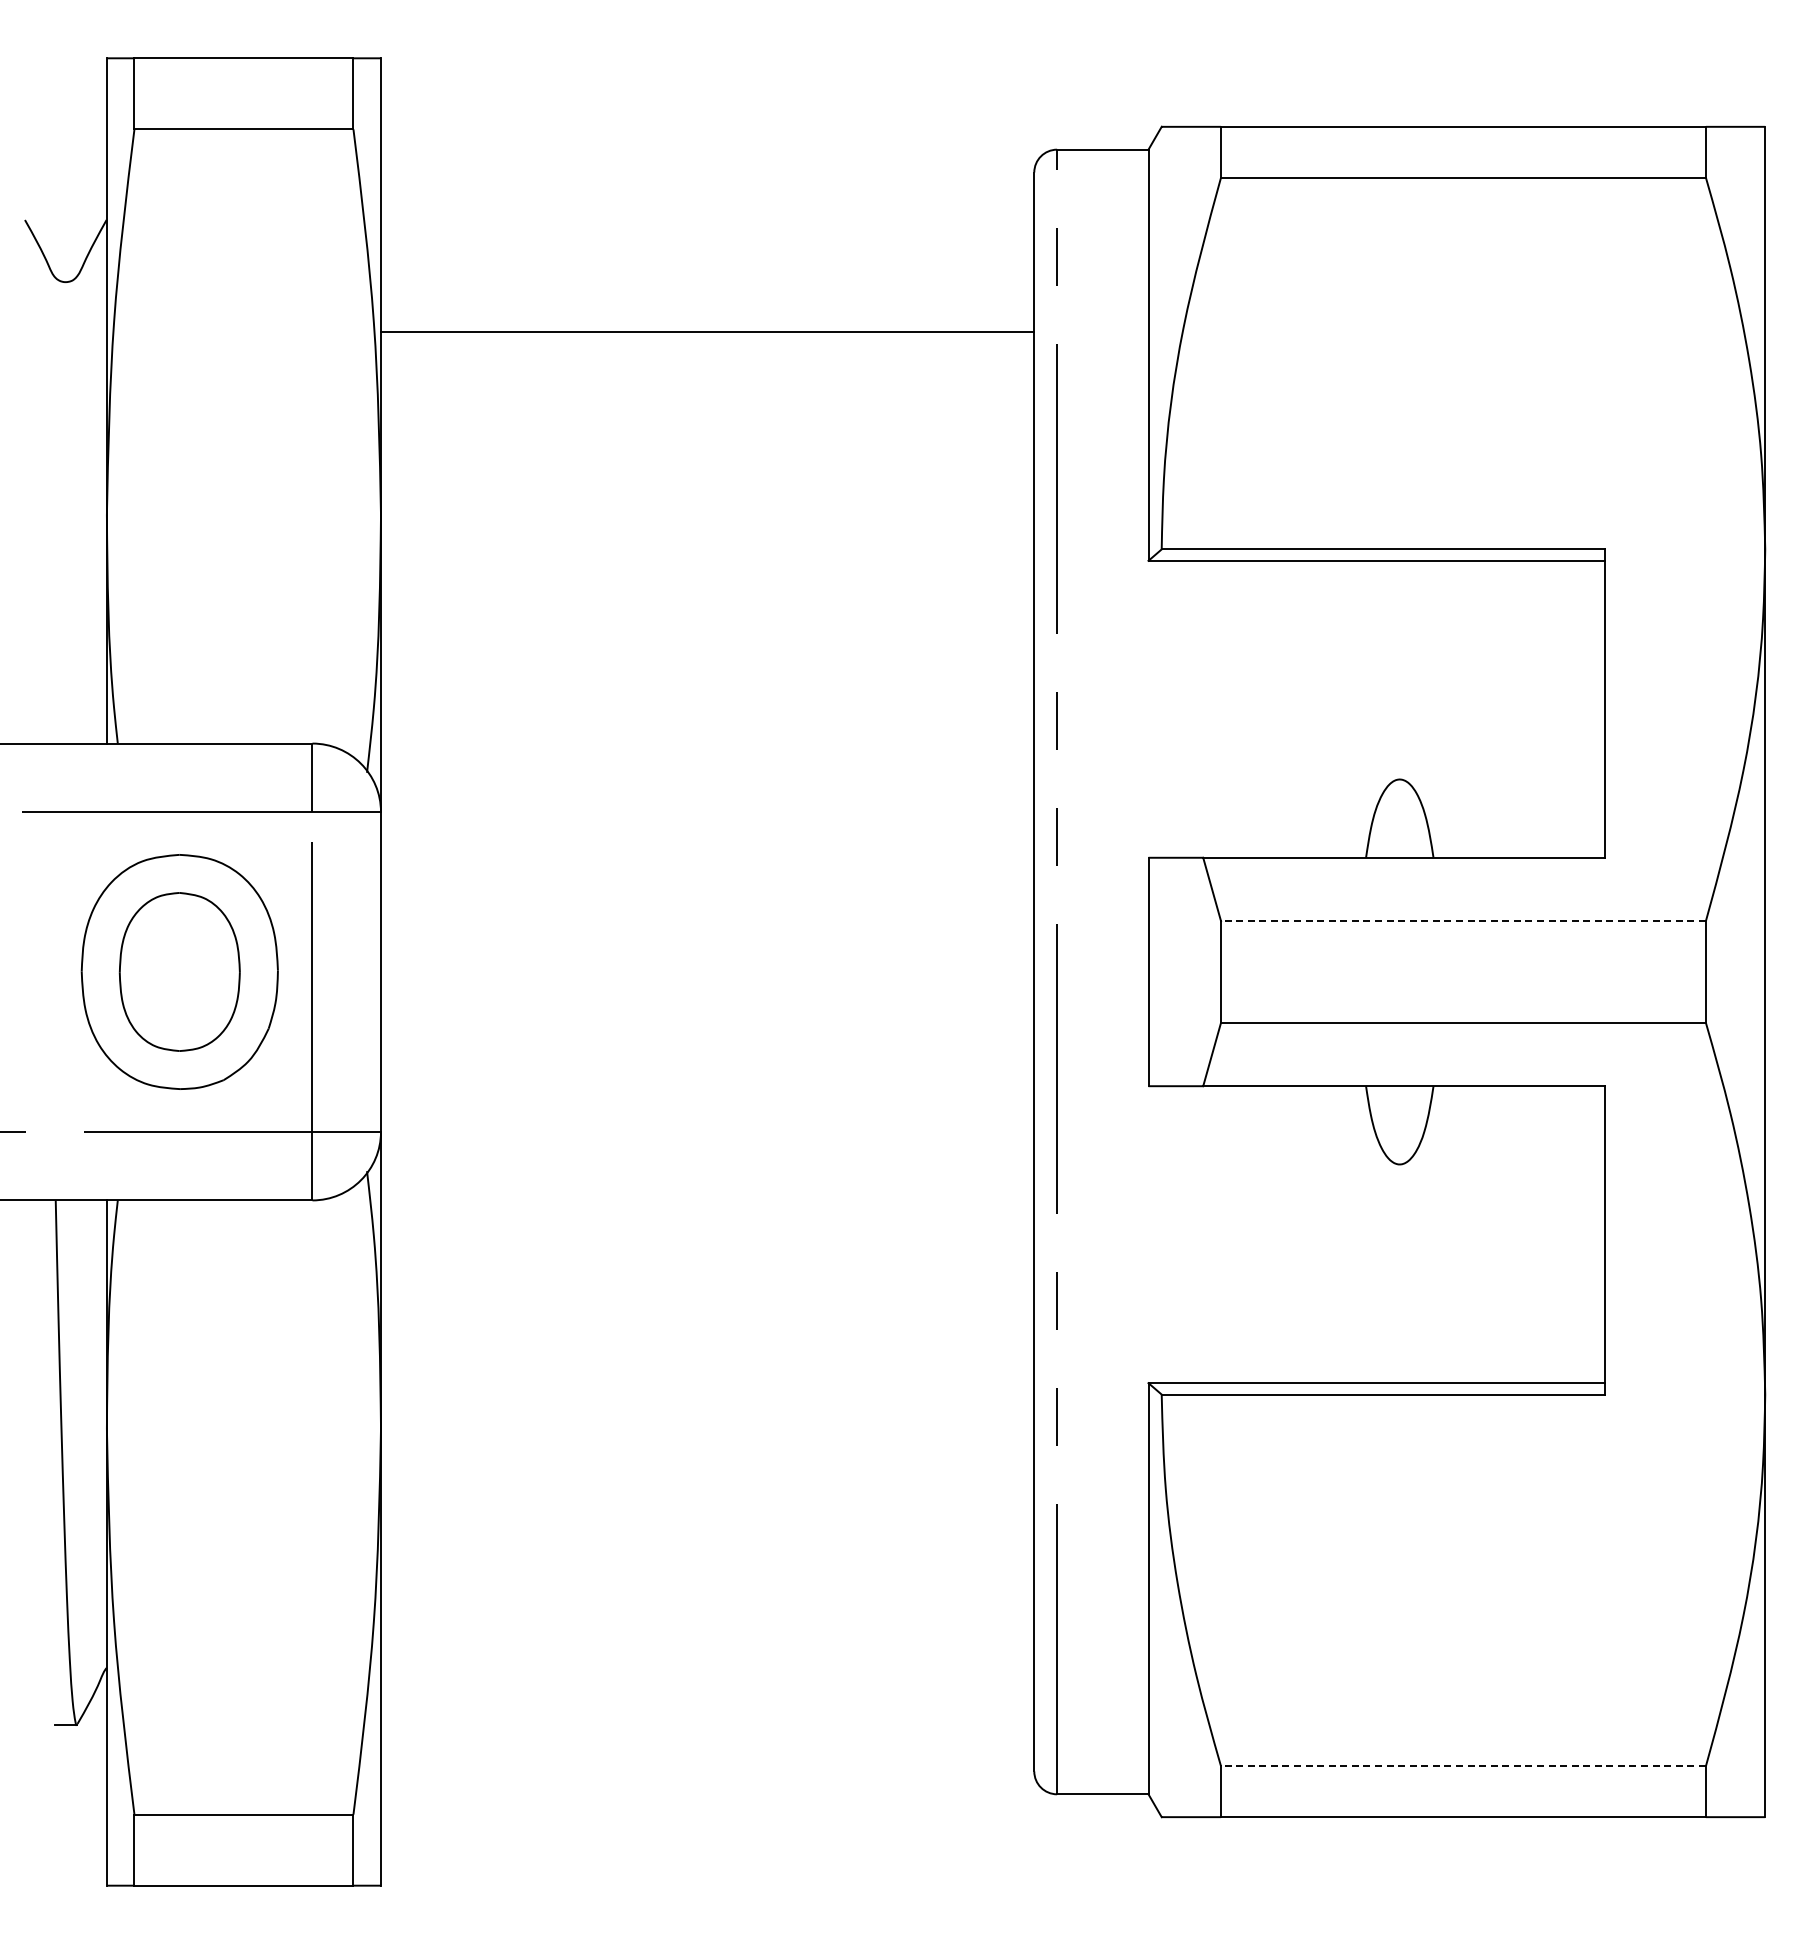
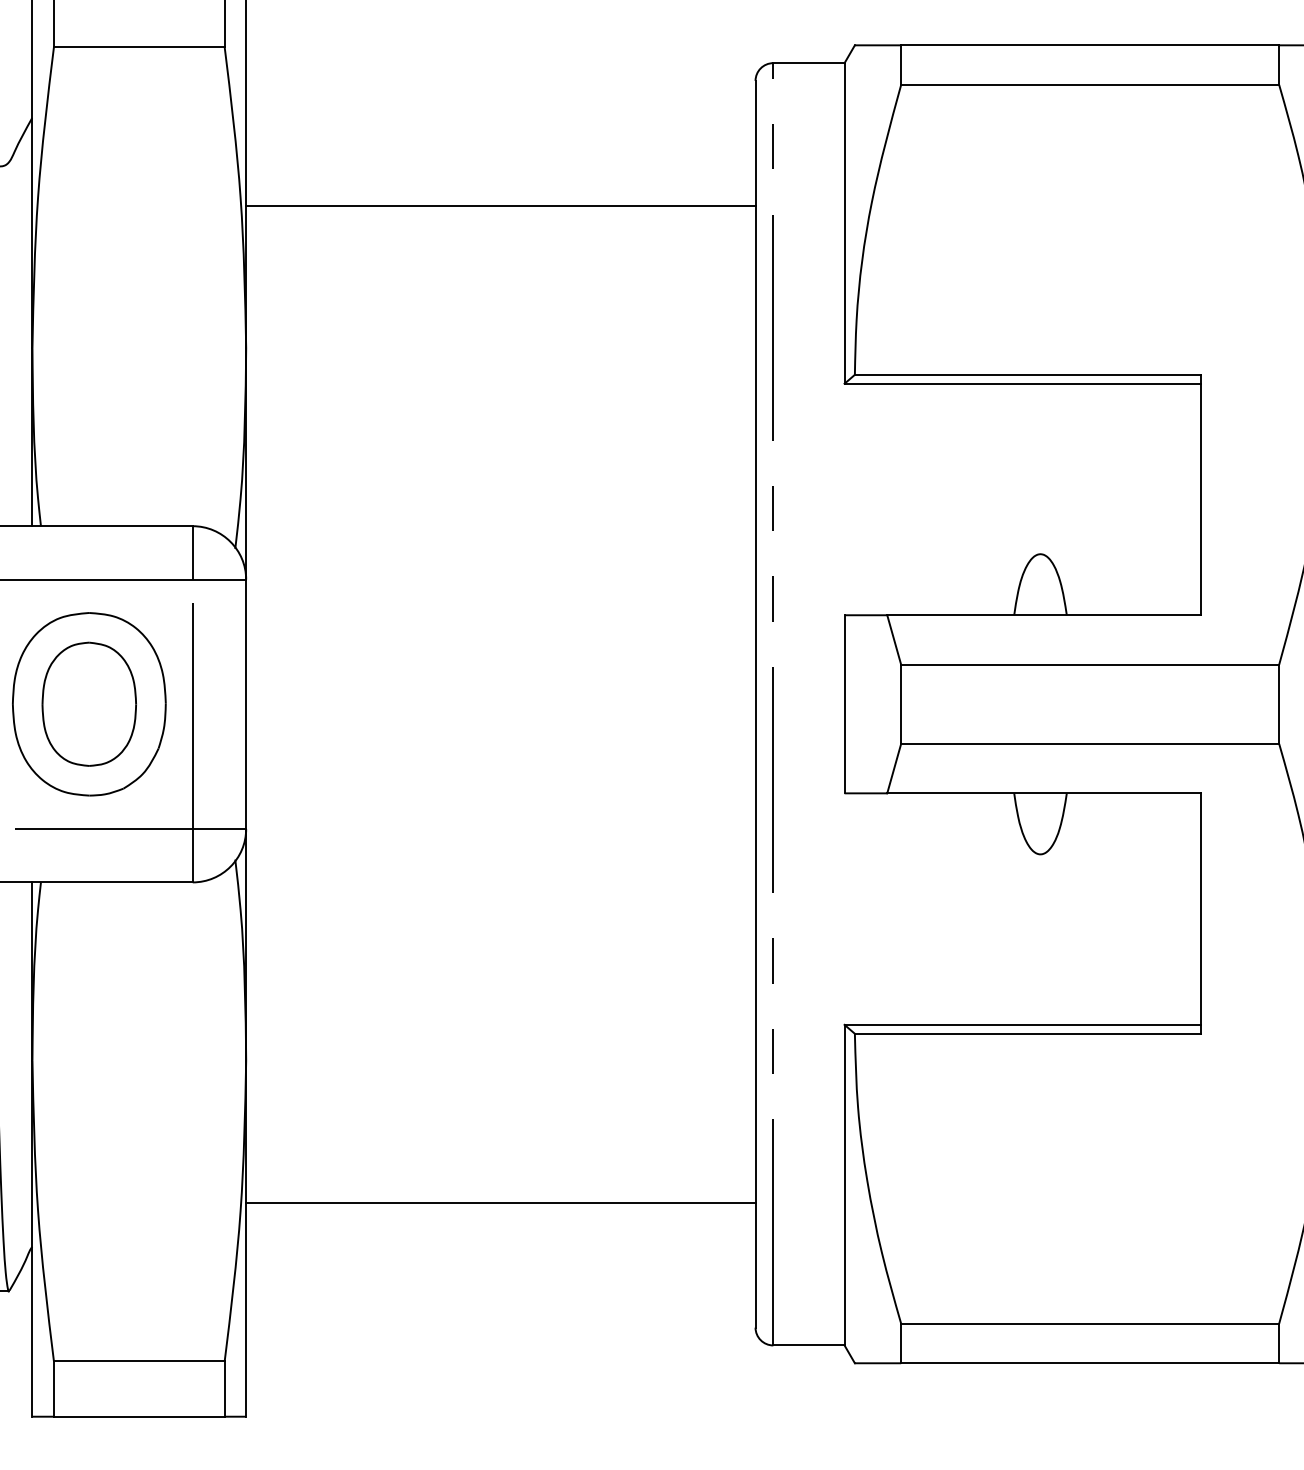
line: (1462, 921) -> (1089, 664), dashed -> solid
line: (707, 1611) -> (500, 1202), added
line: (1462, 1766) -> (1089, 1323), dashed -> solid

